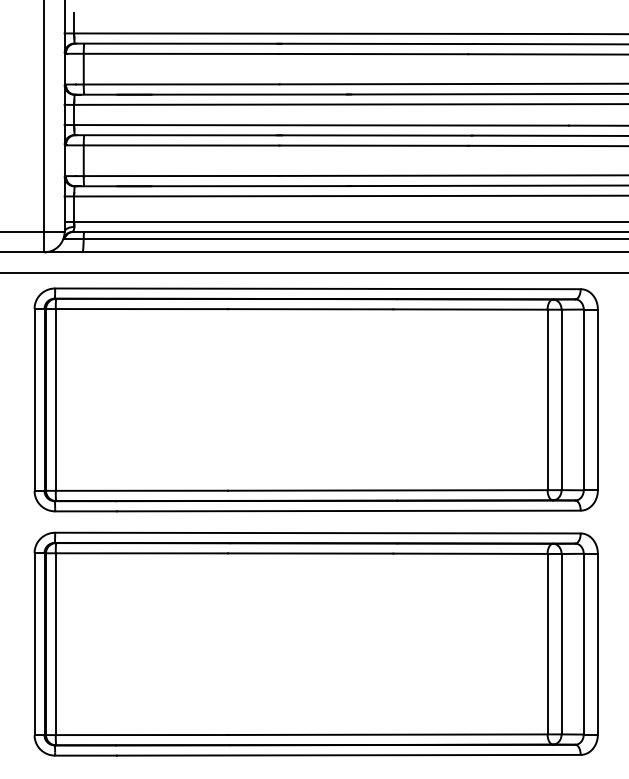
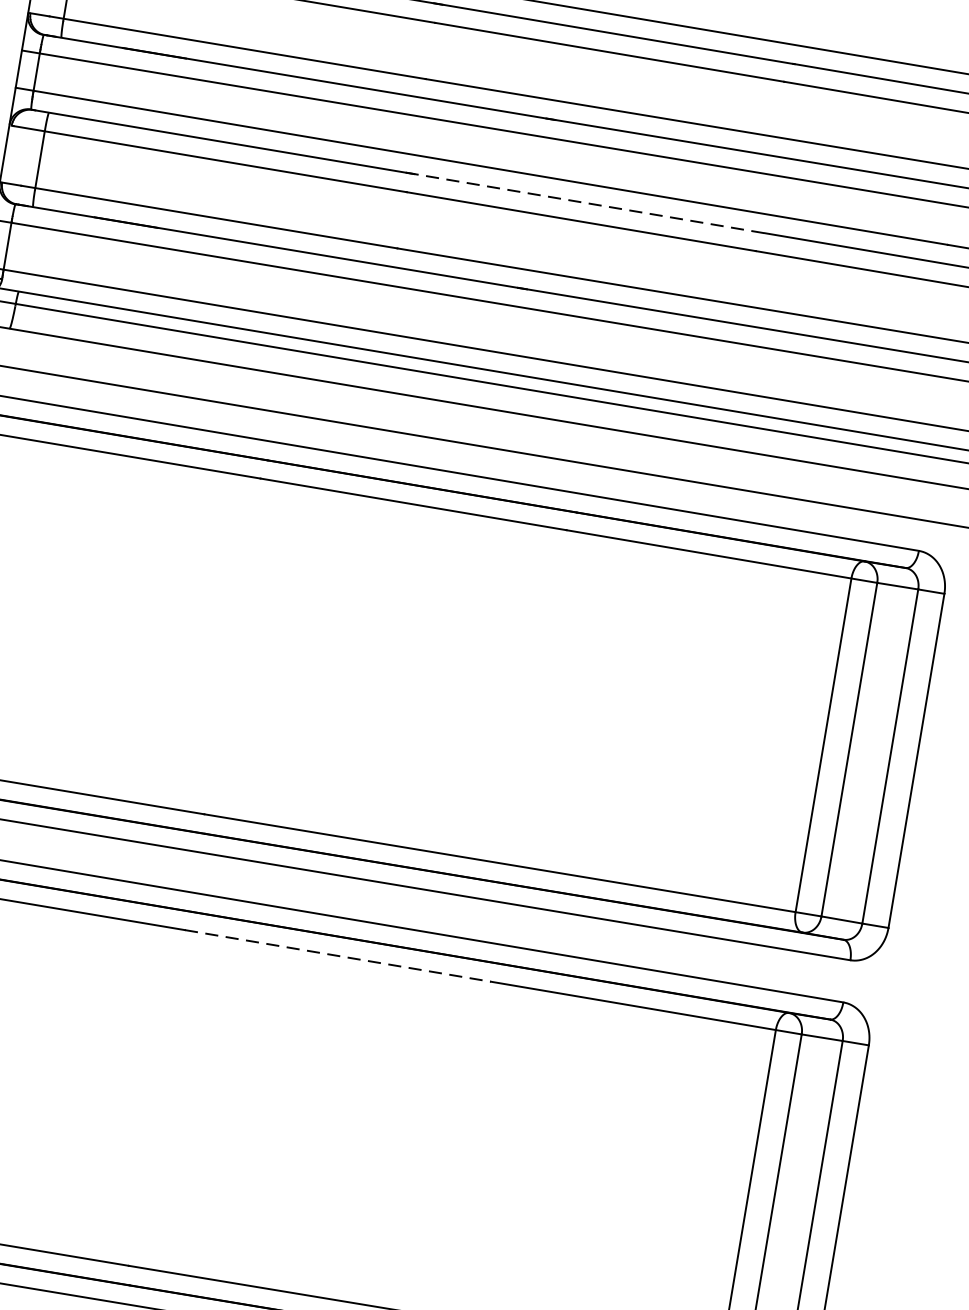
line: (374, 135) -> (585, 202), solid -> dashed
line: (310, 553) -> (337, 955), solid -> dashed

